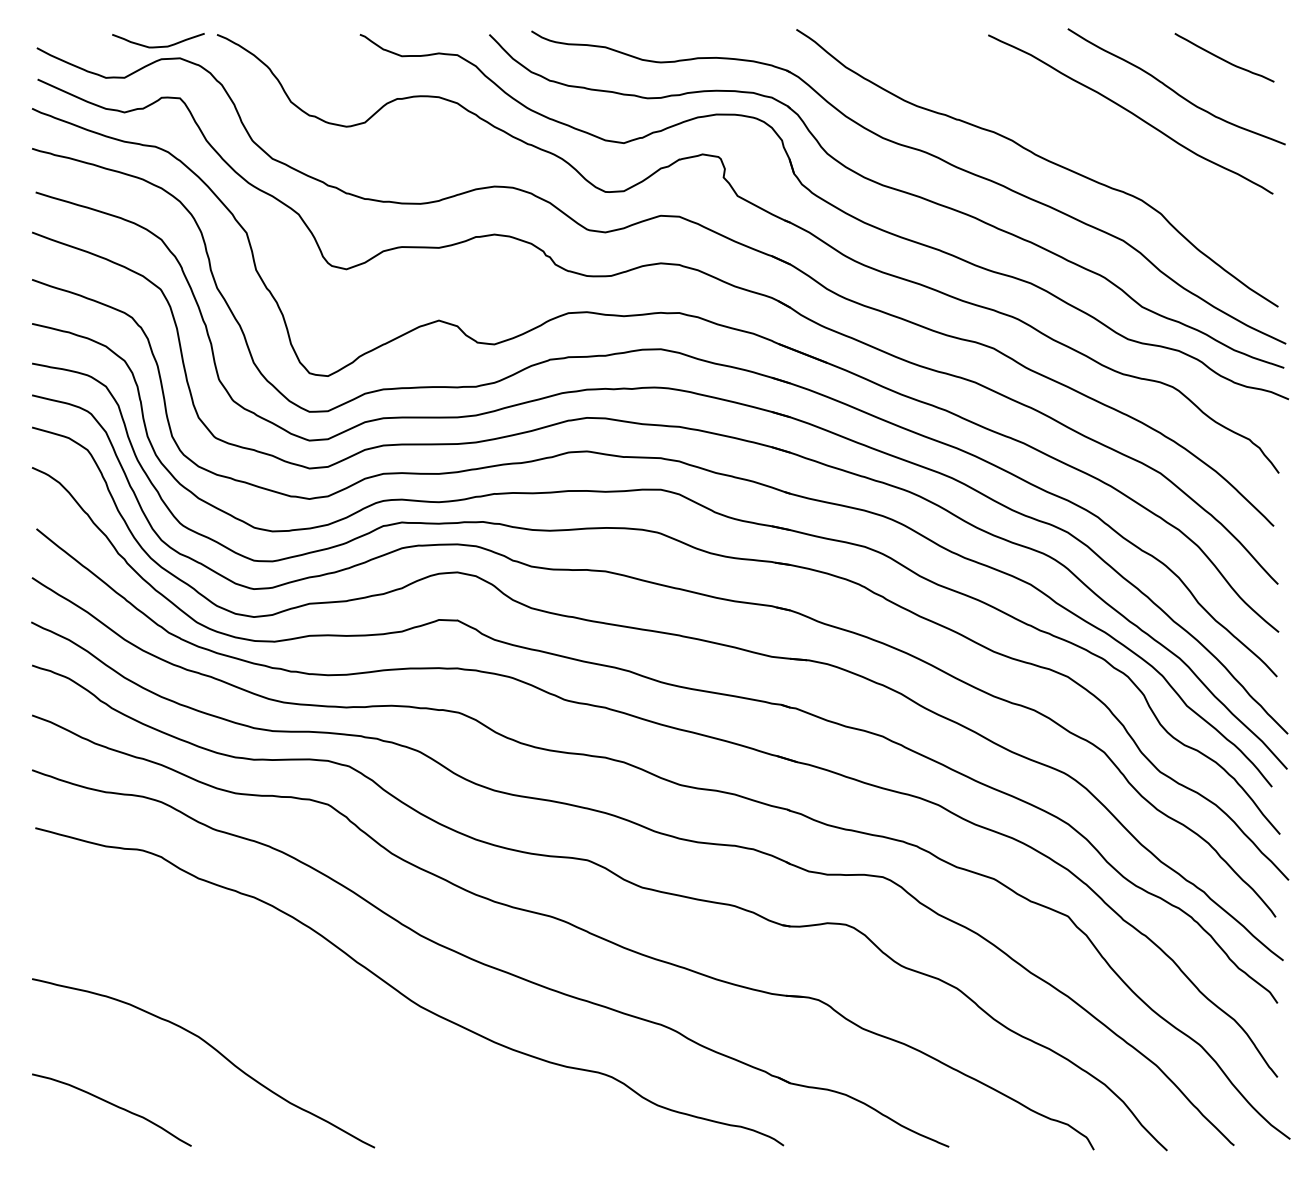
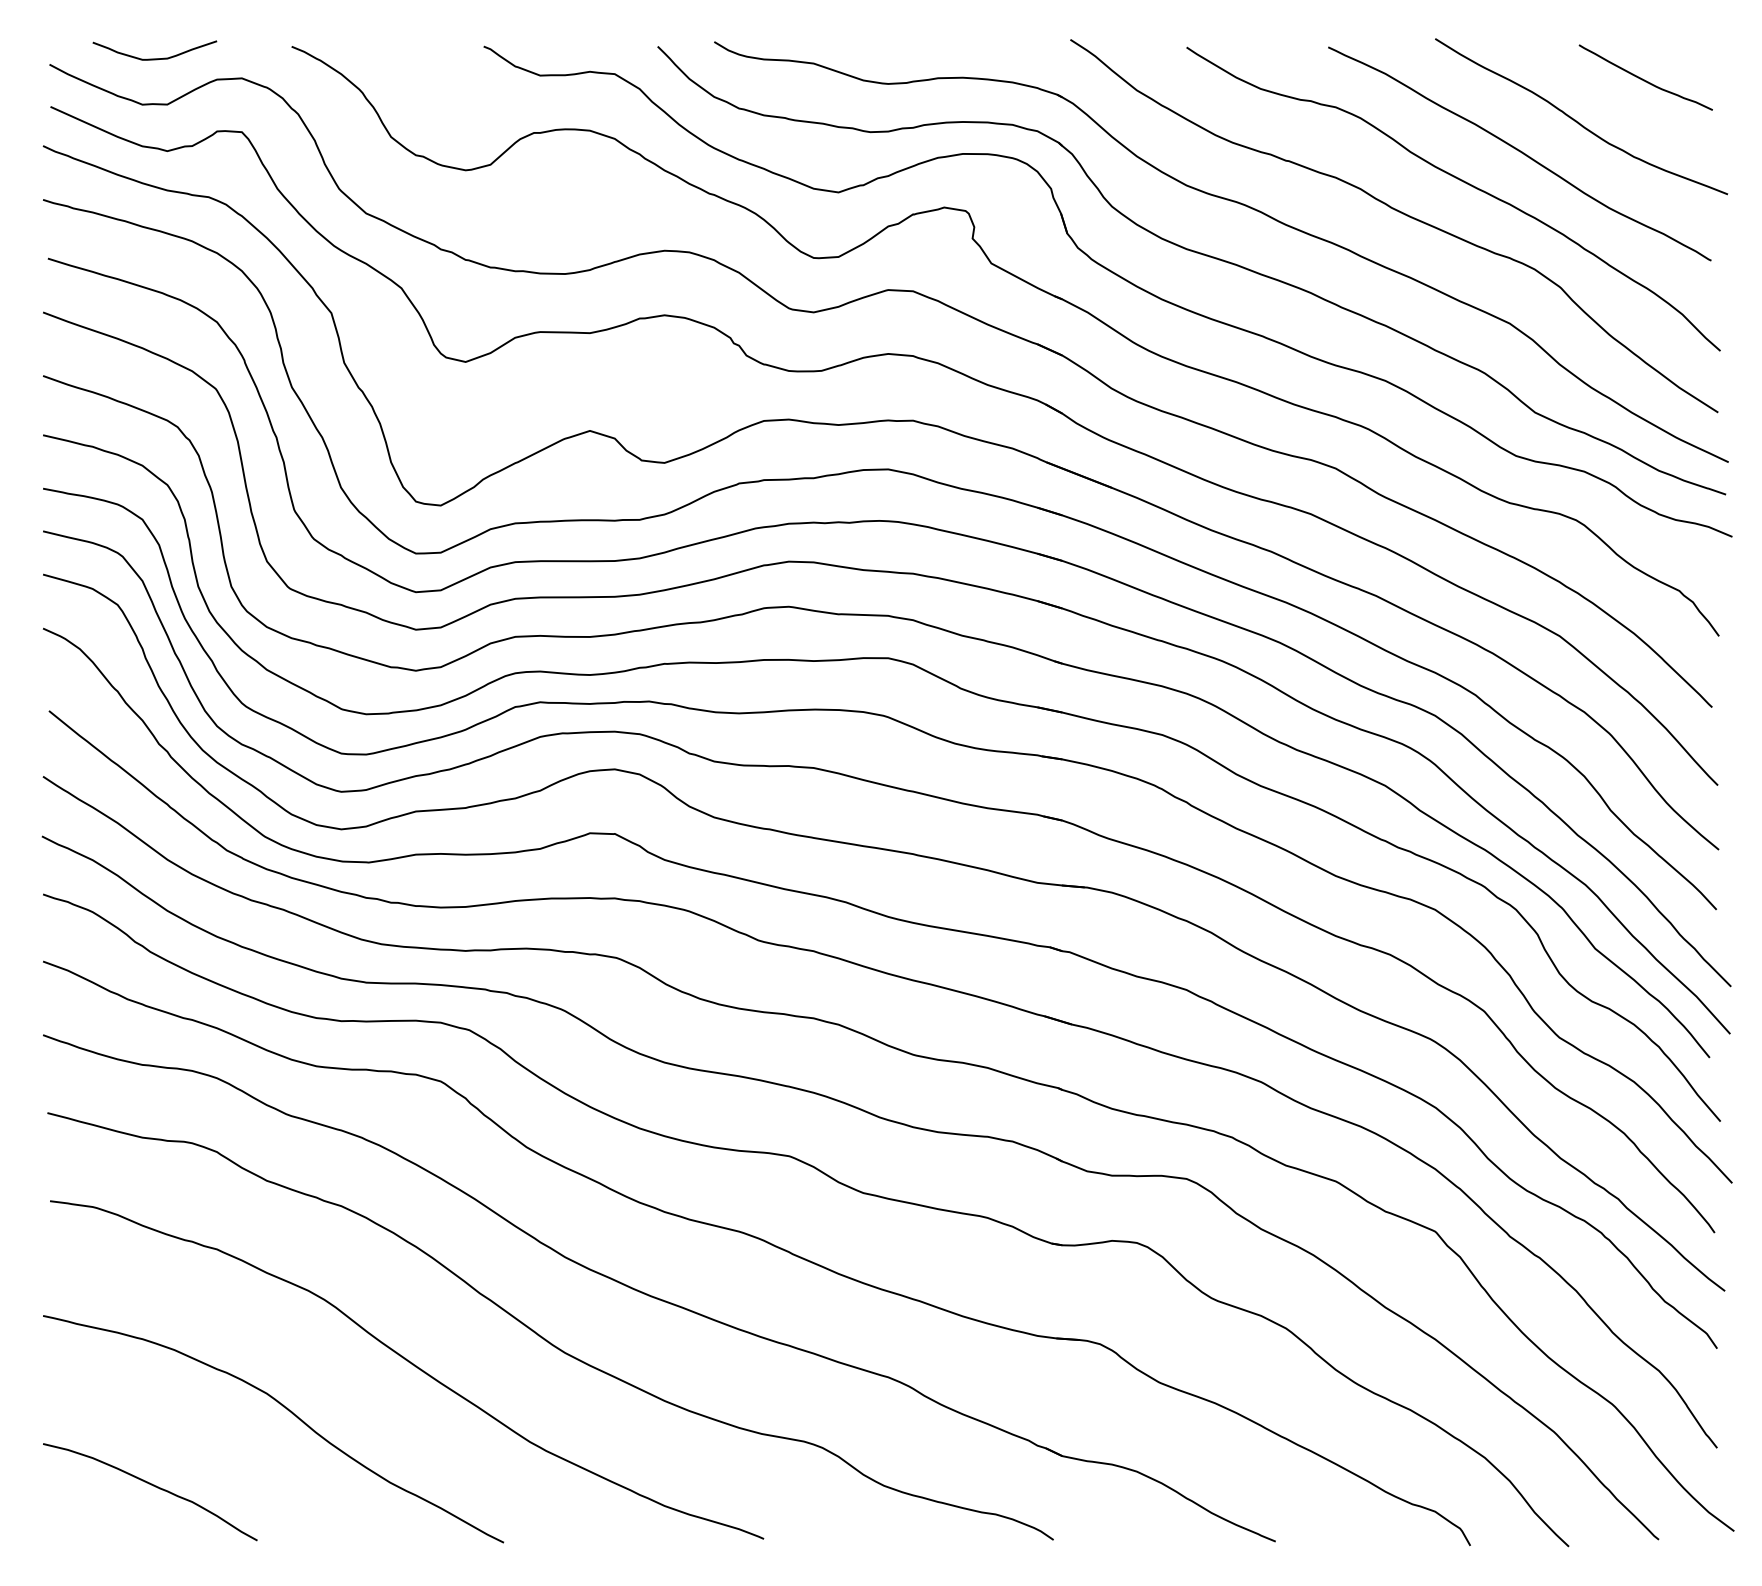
curve: (158, 46) -> (154, 58), moved
curve: (1087, 135) -> (1461, 181), added
curve: (306, 1015) -> (411, 1364), added

